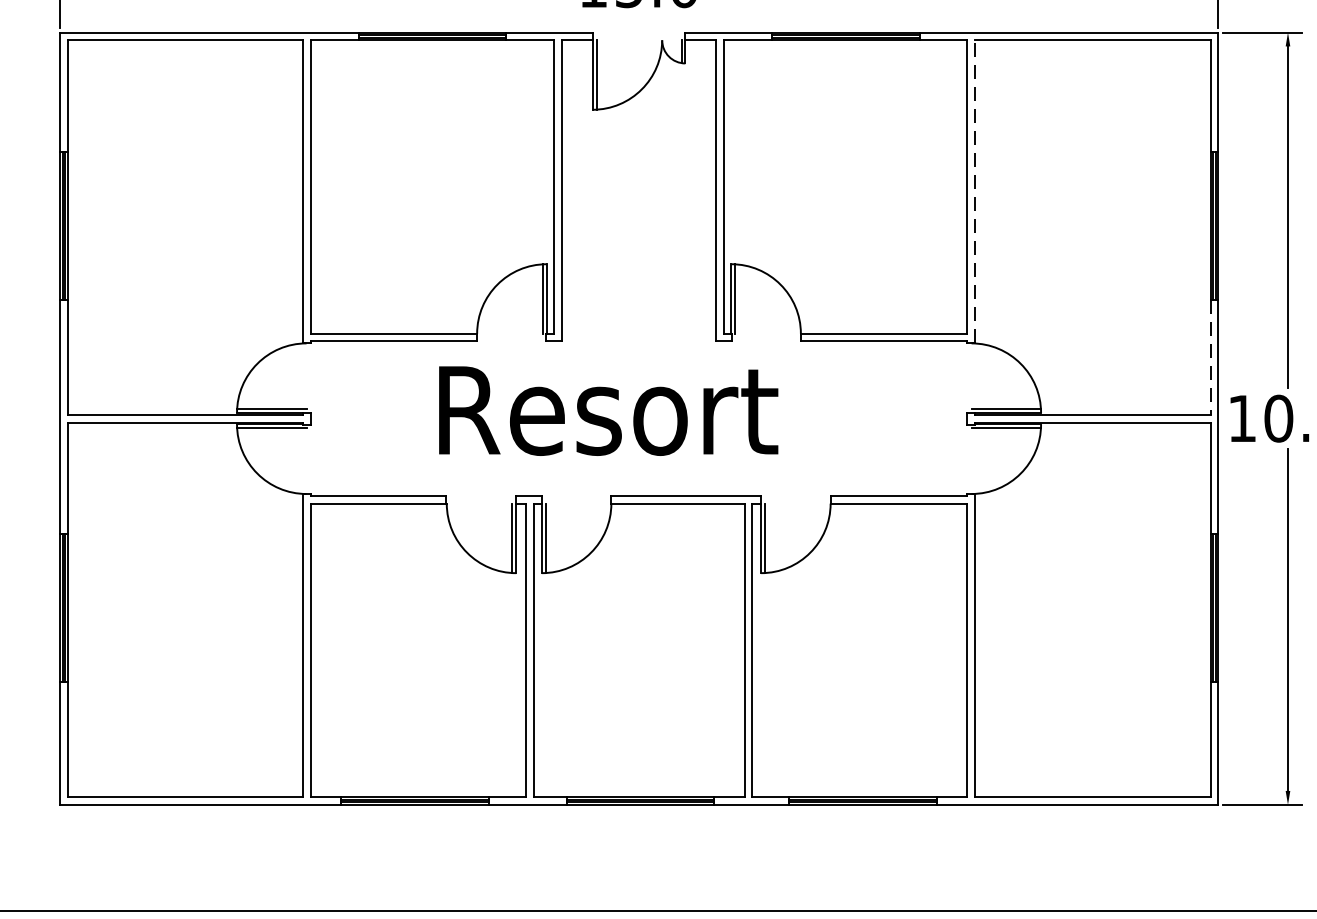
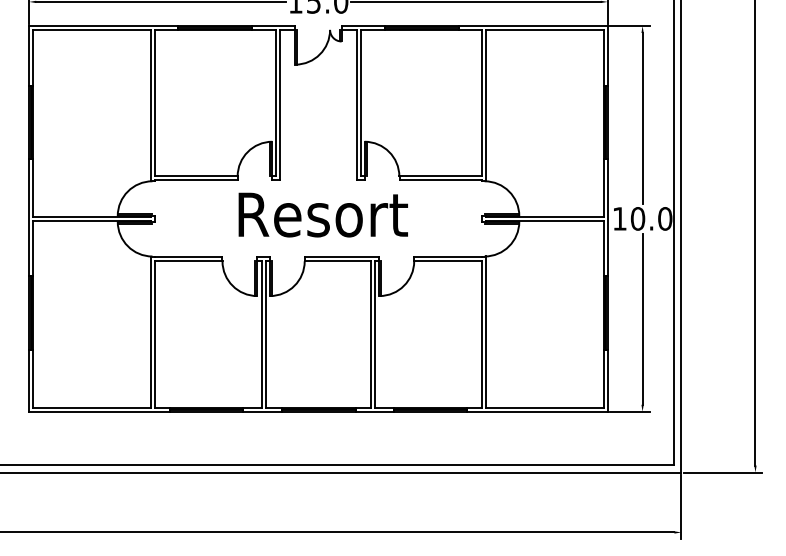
line: (975, 191) -> (486, 105), dashed -> solid
line: (1209, 357) -> (603, 188), dashed -> solid
text: (606, 409) -> (322, 214), moved

